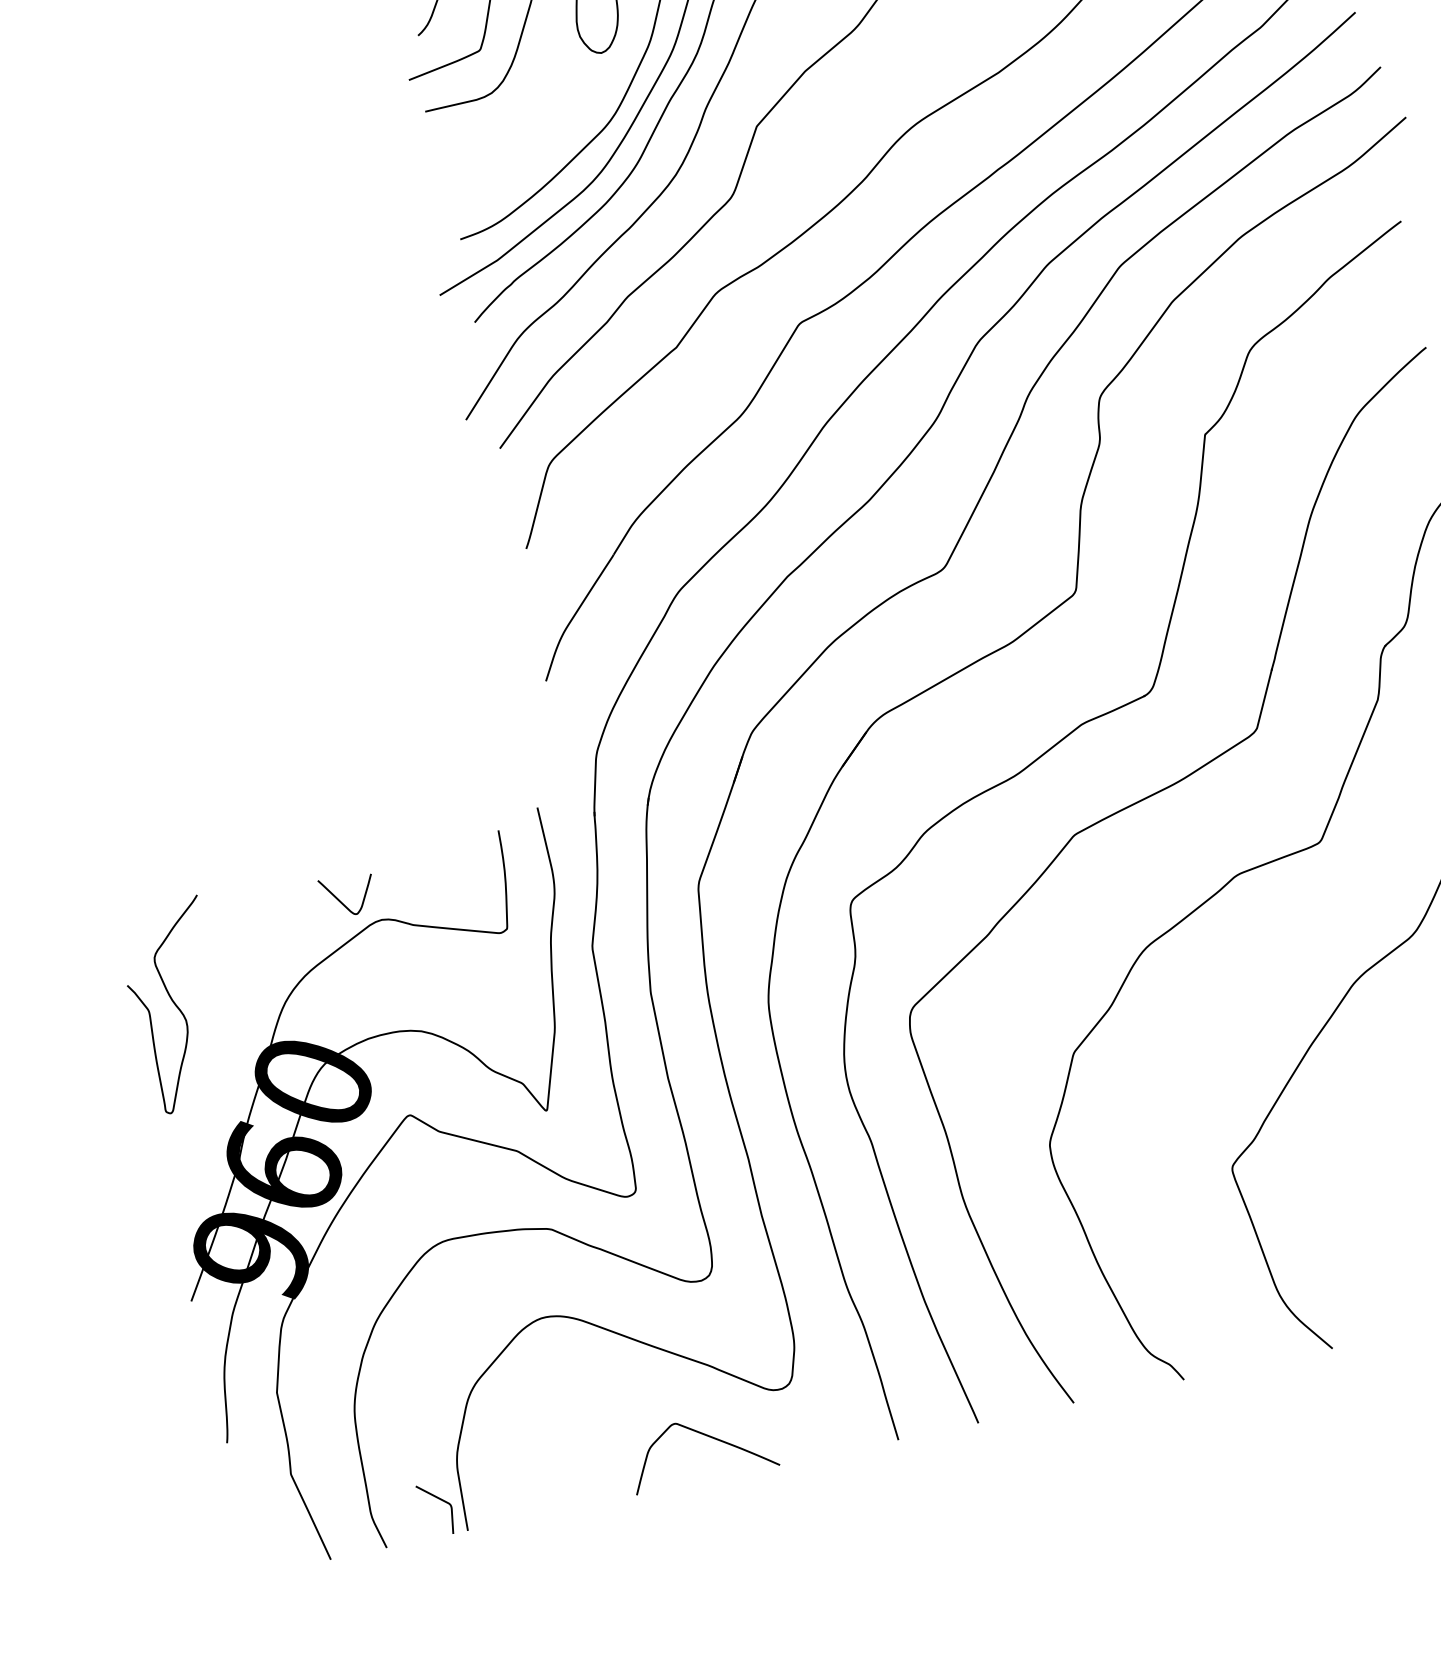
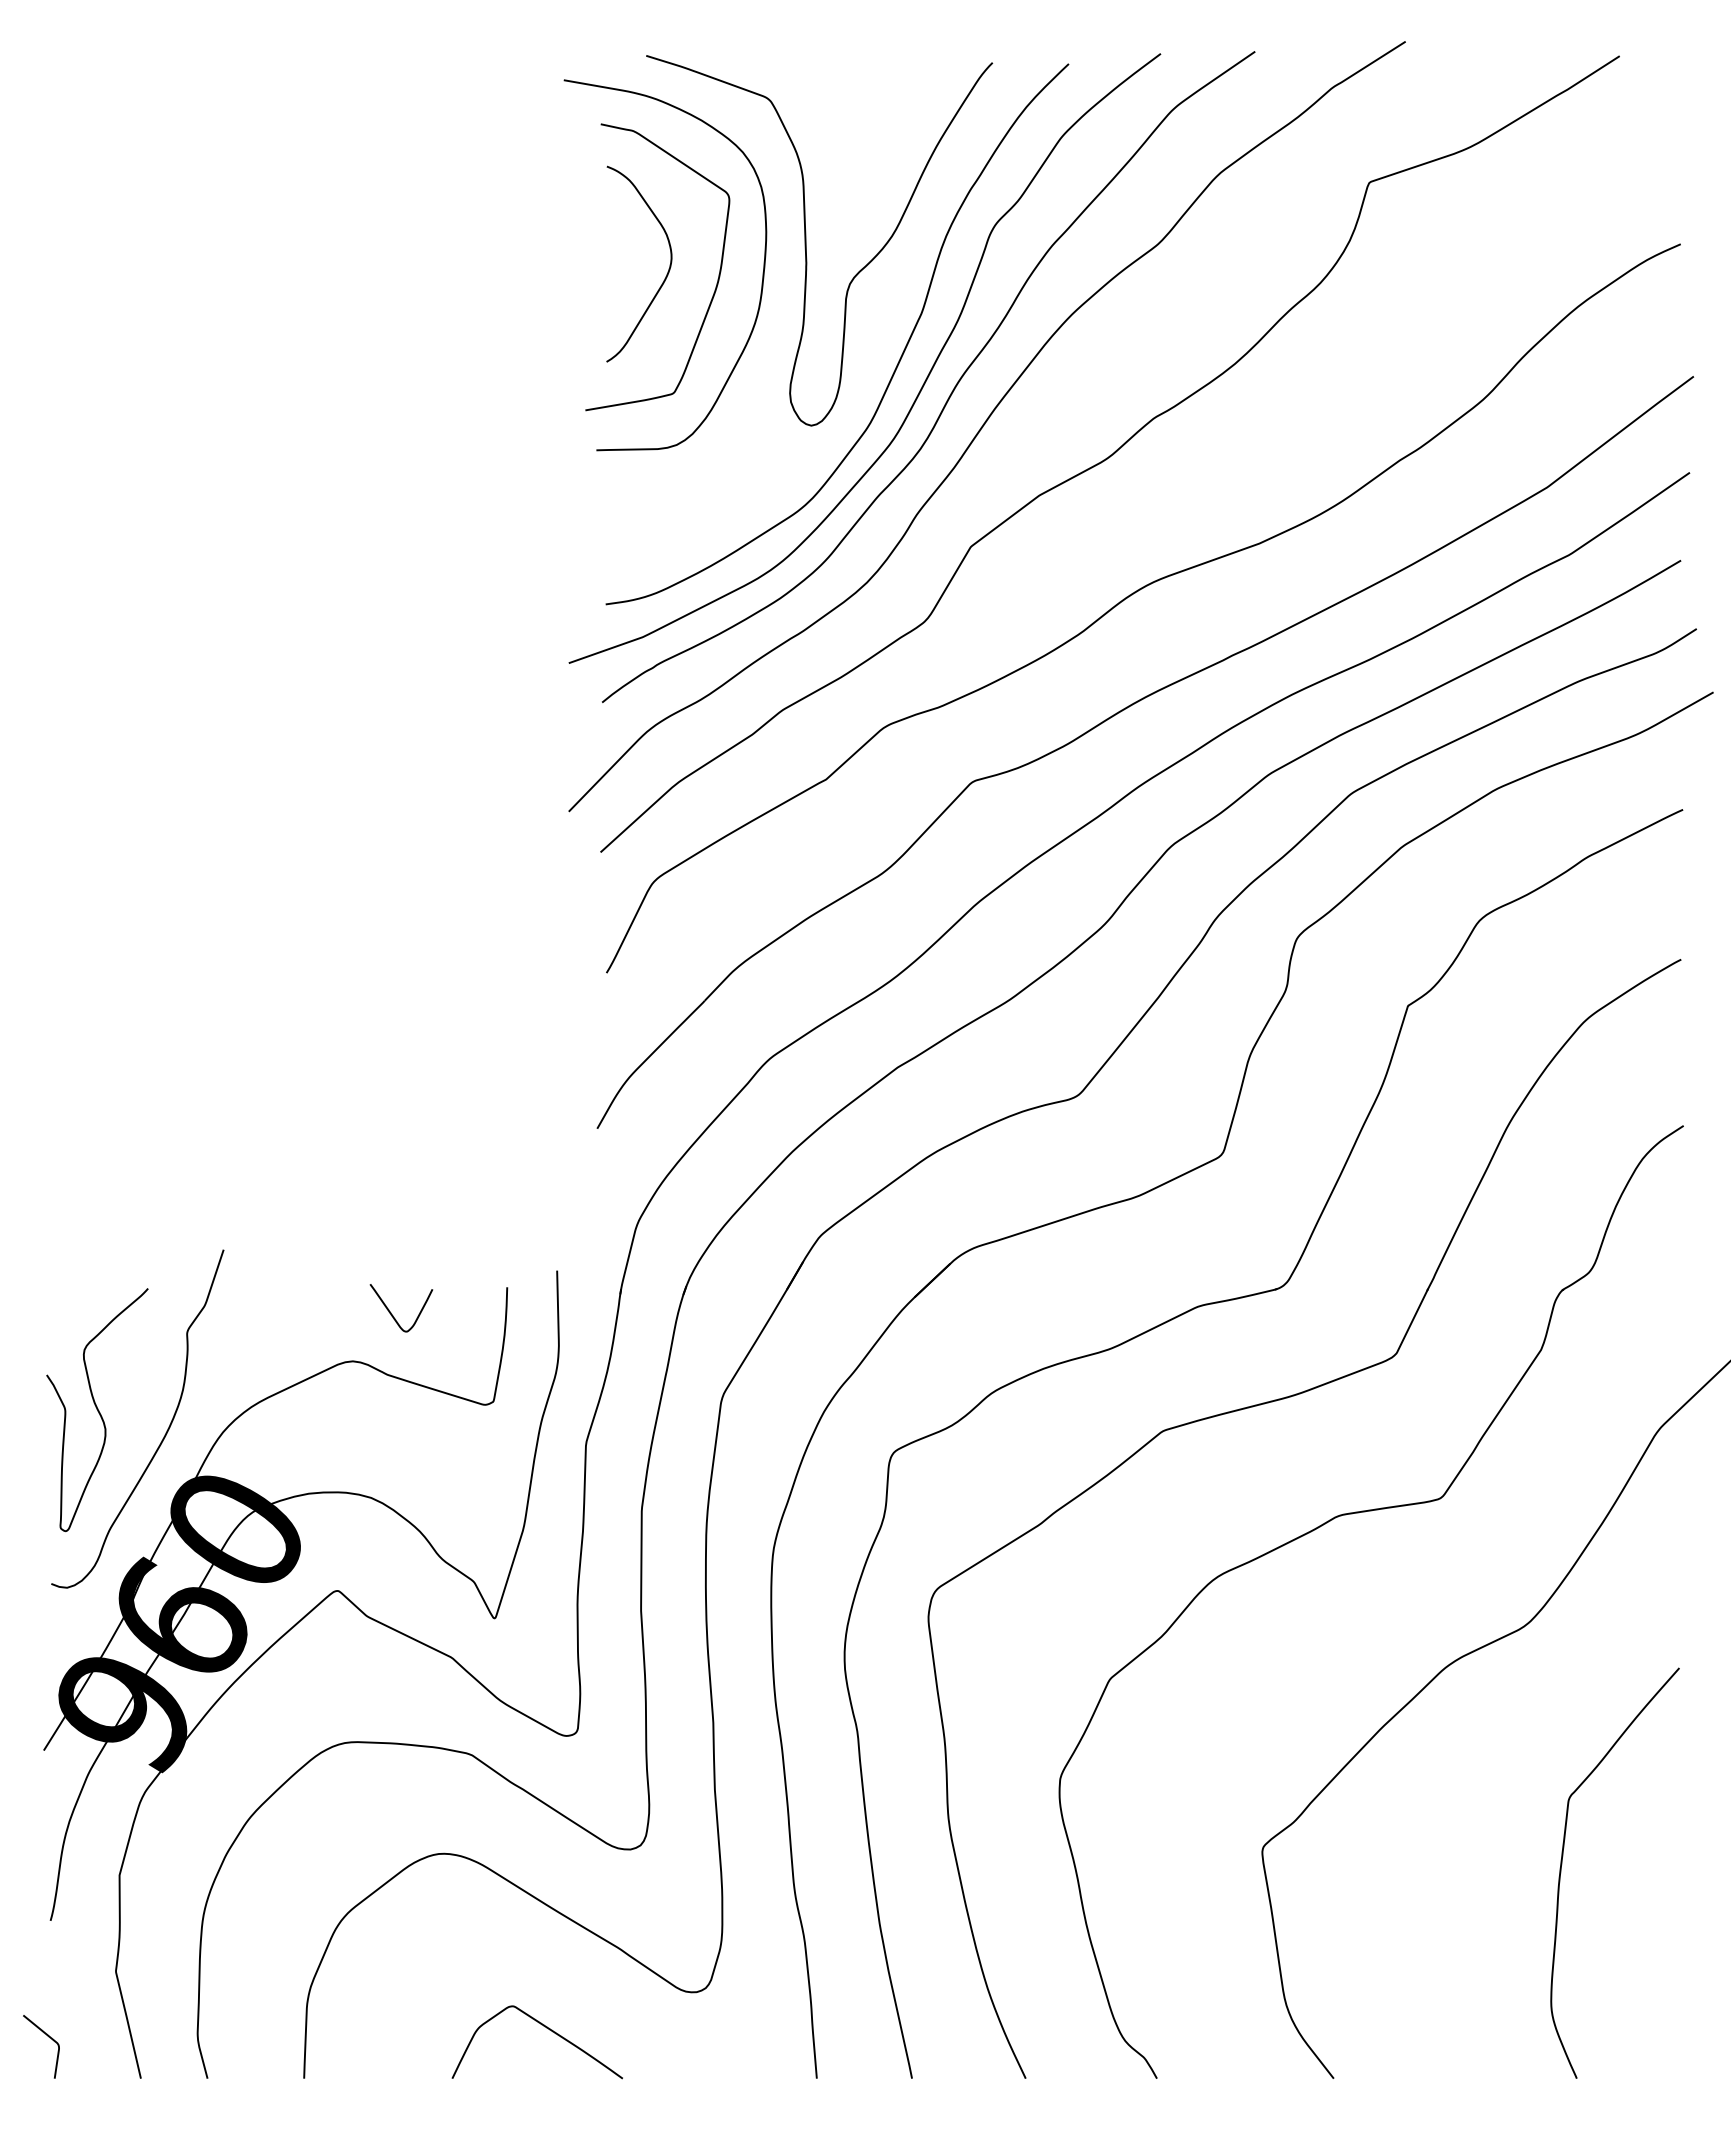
curve: (342, 902) -> (393, 1315), moved
curve: (237, 1012) -> (165, 1432), added
curve: (707, 1436) -> (546, 2028), moved
curve: (440, 1500) -> (48, 2037), moved

